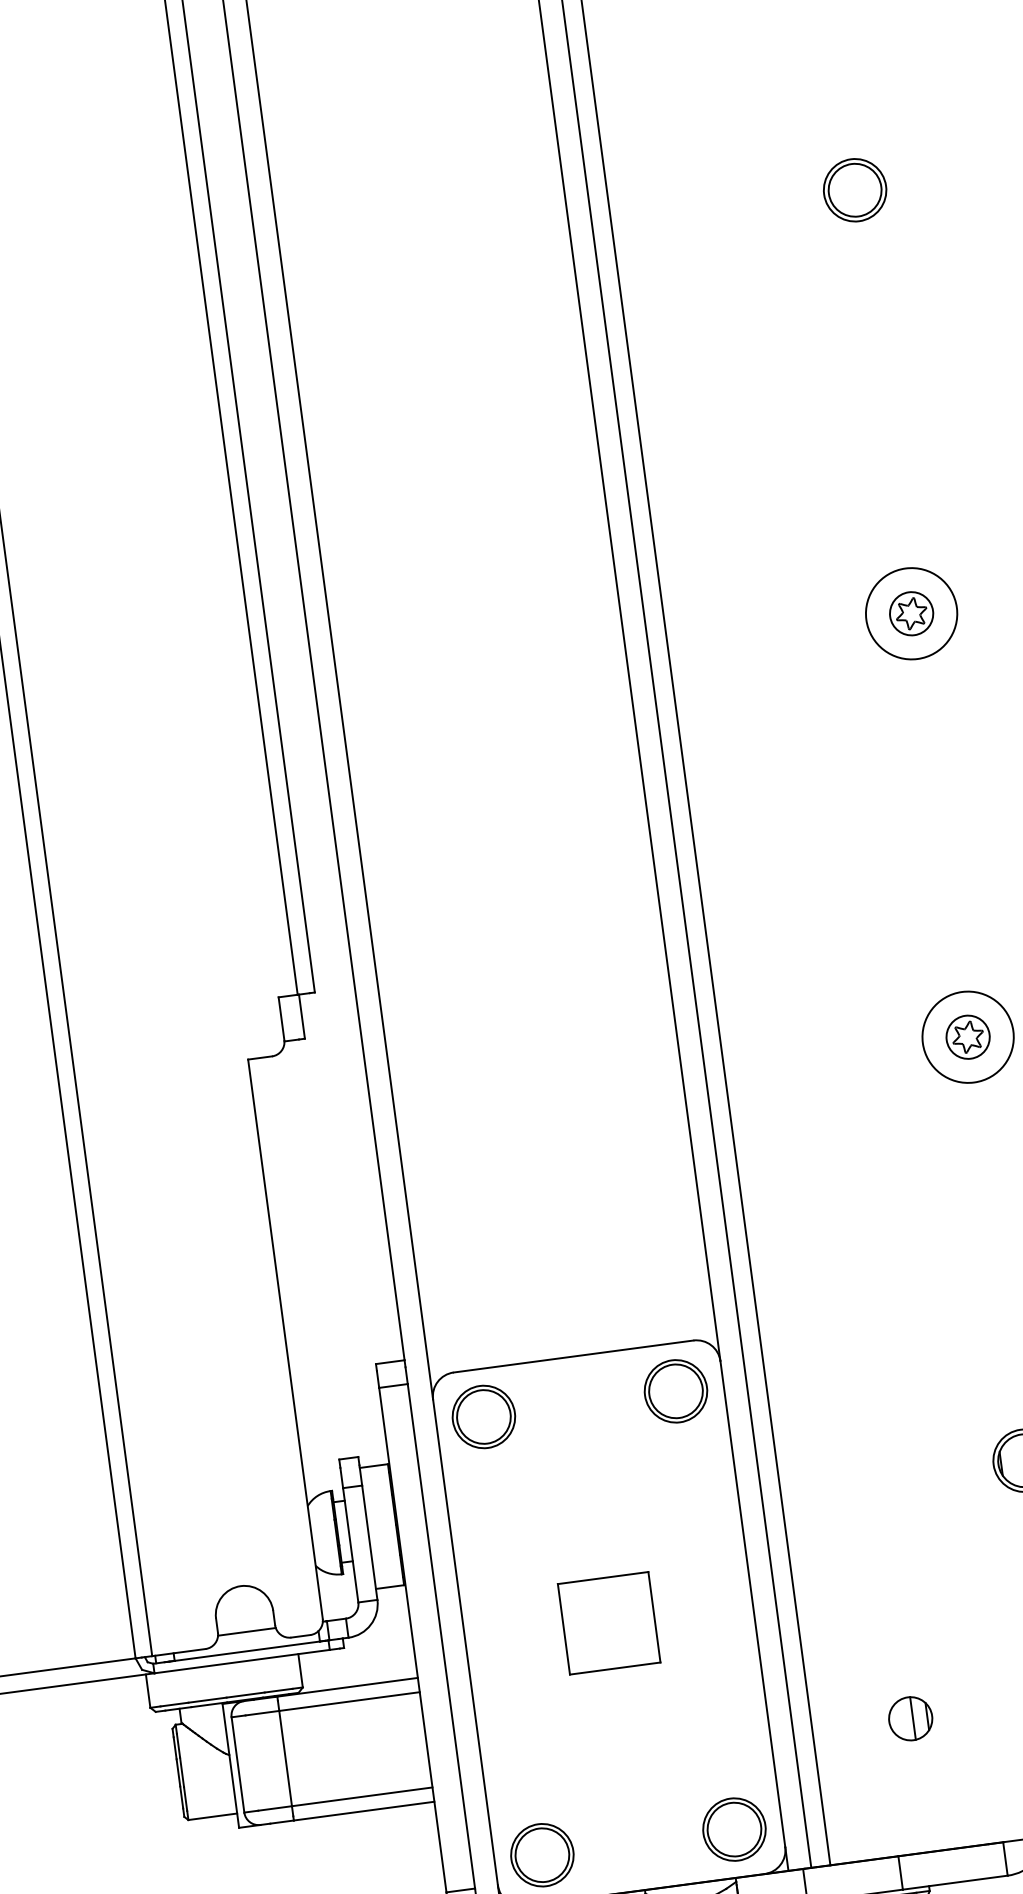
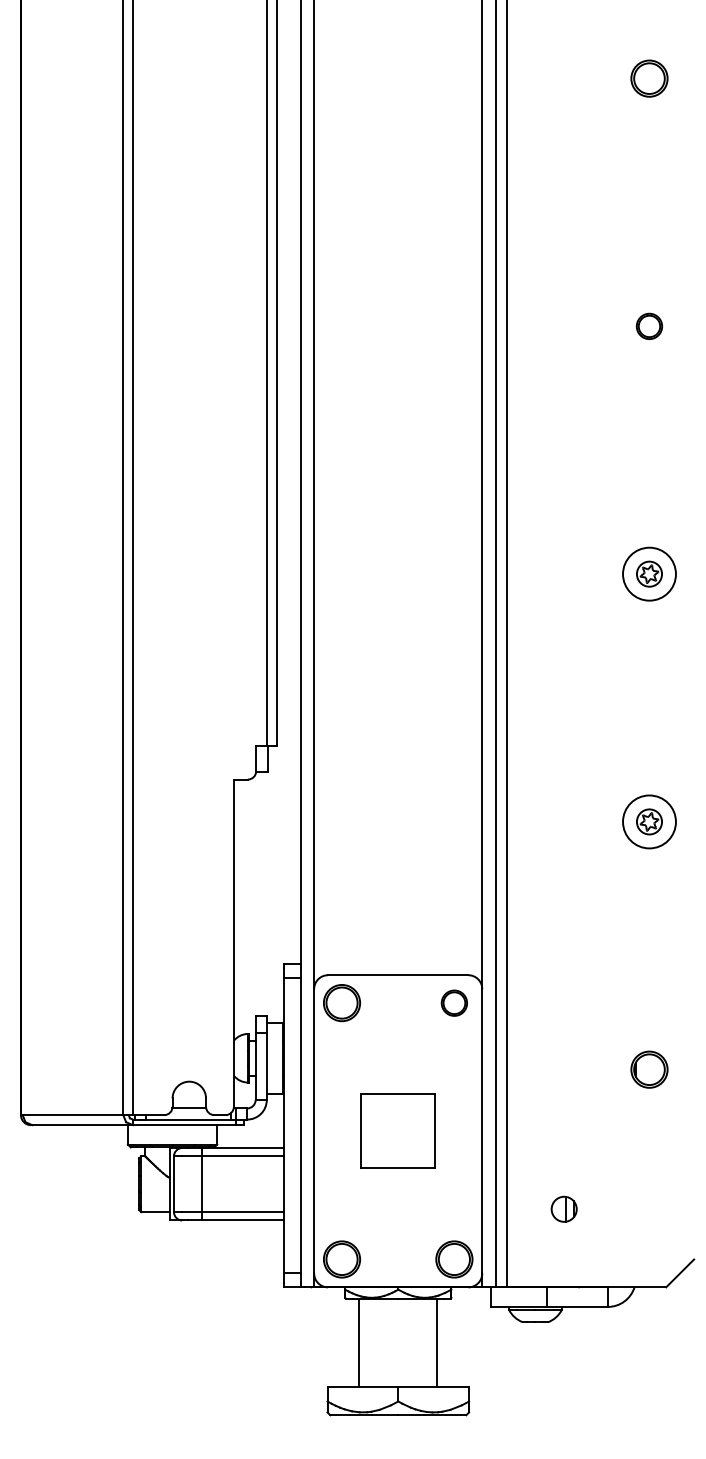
part: (855, 190) -> (649, 326), size x0.7
part: (676, 1392) -> (454, 1003), size x0.7
part: (609, 1623) -> (398, 1131), size x1.4

